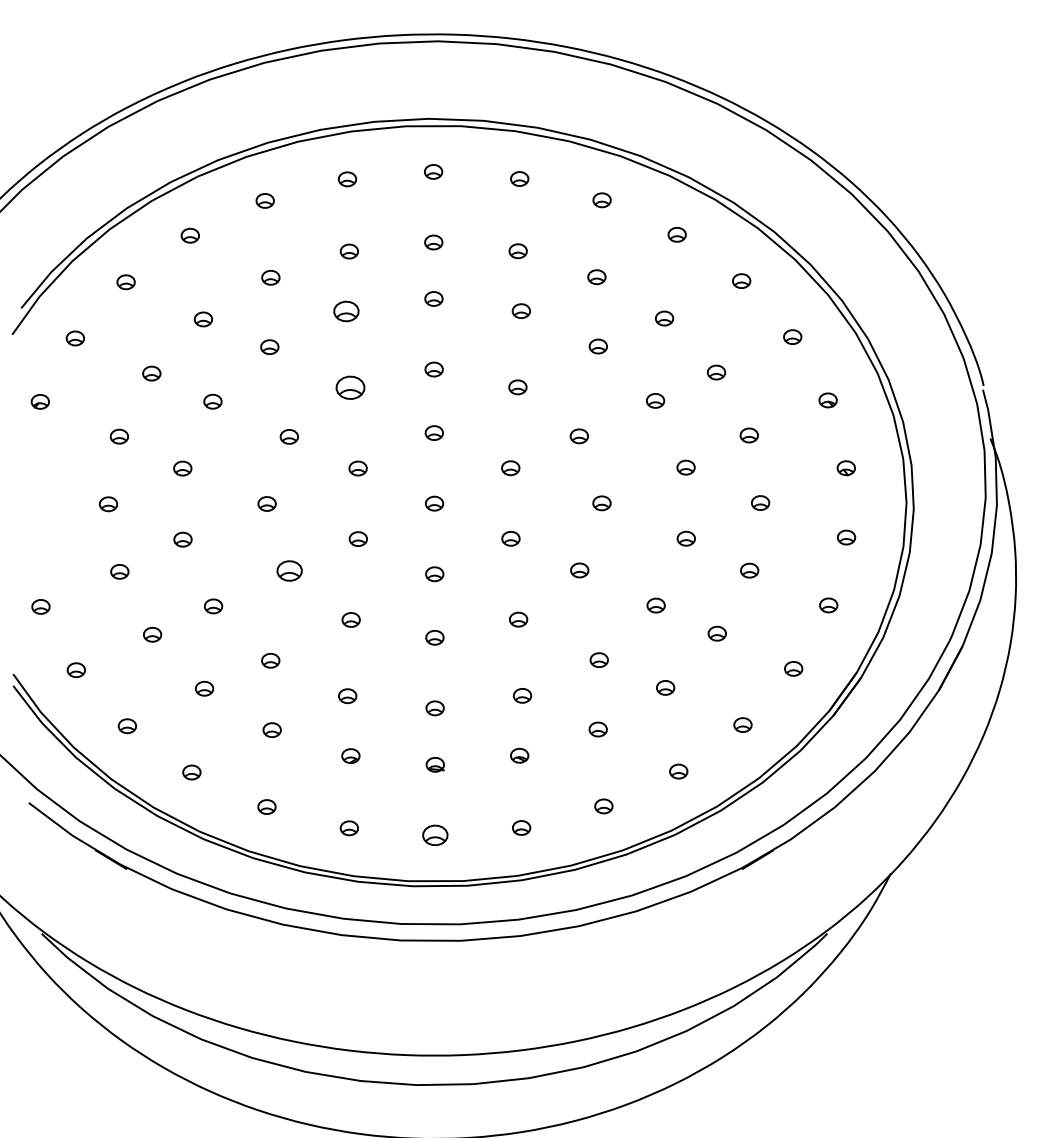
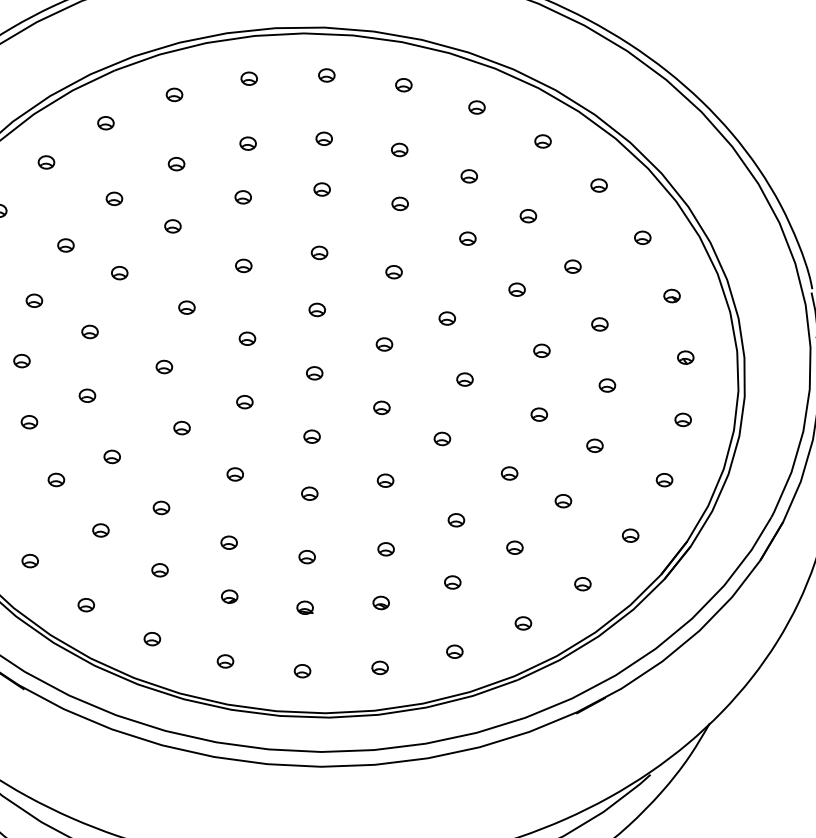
part: (346, 311) -> (243, 197), size x0.71
part: (350, 387) -> (243, 265), size x0.62
part: (289, 570) -> (181, 427), size x0.71
part: (435, 835) -> (302, 671), size x0.71

